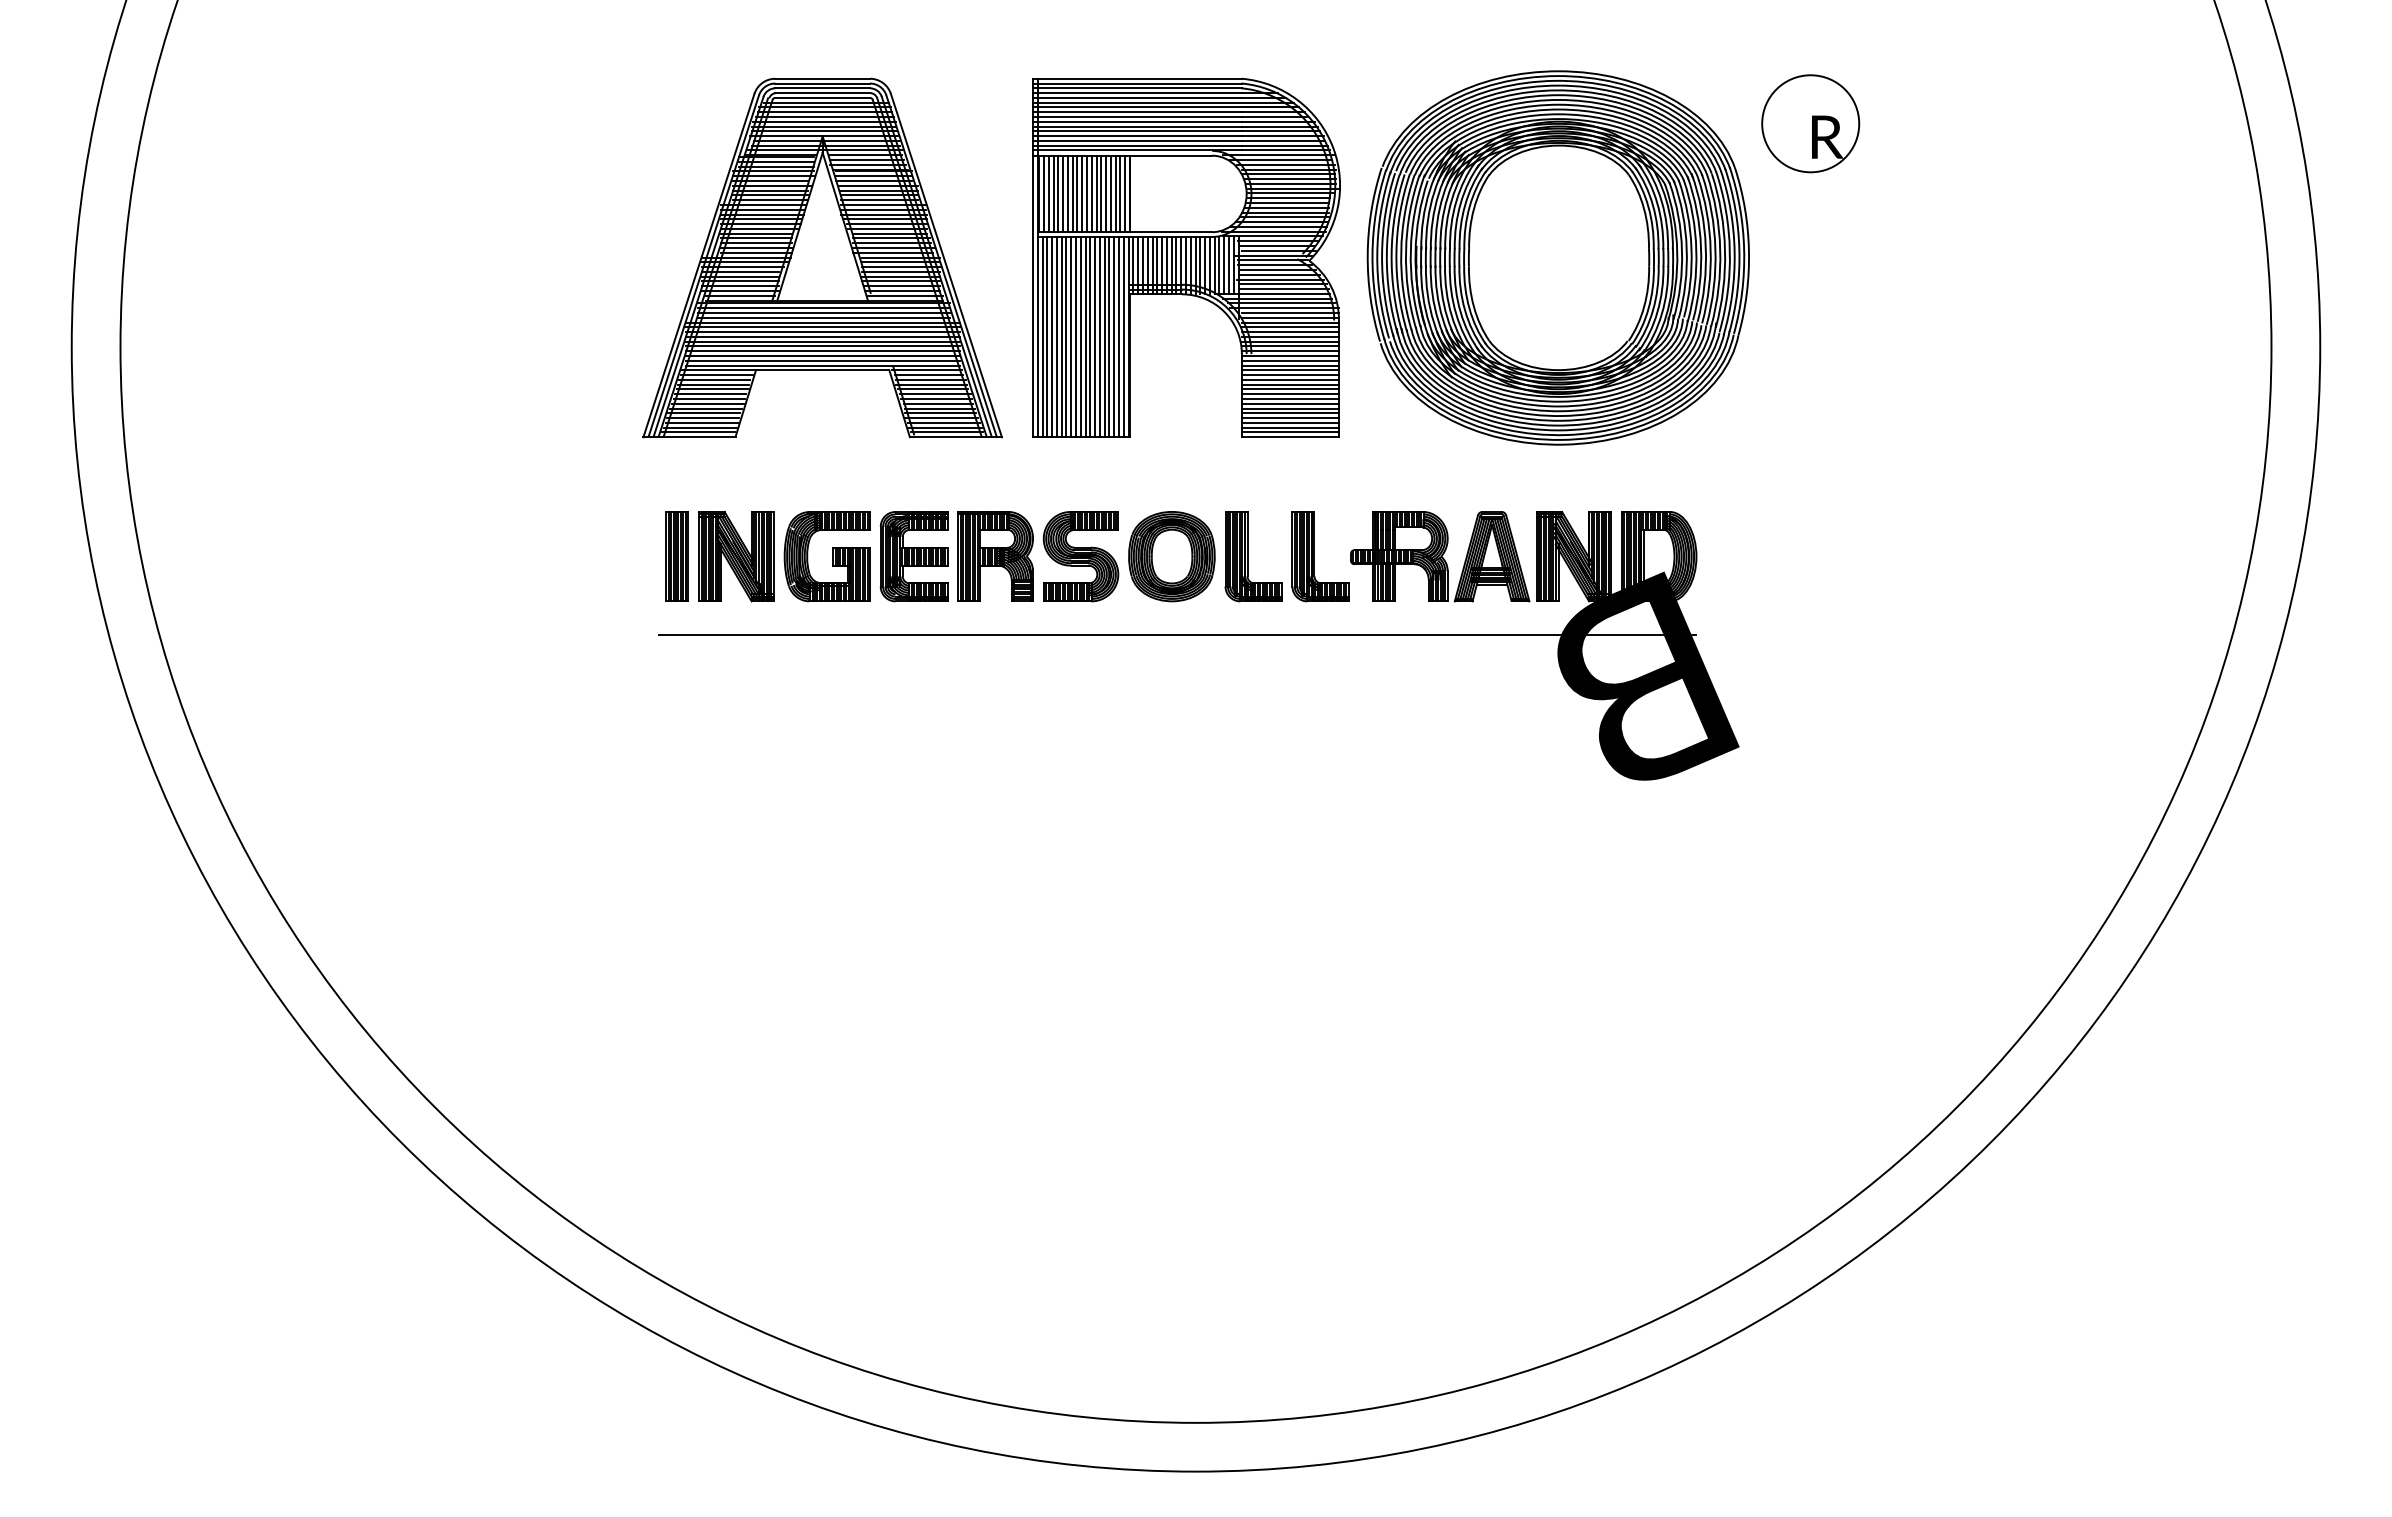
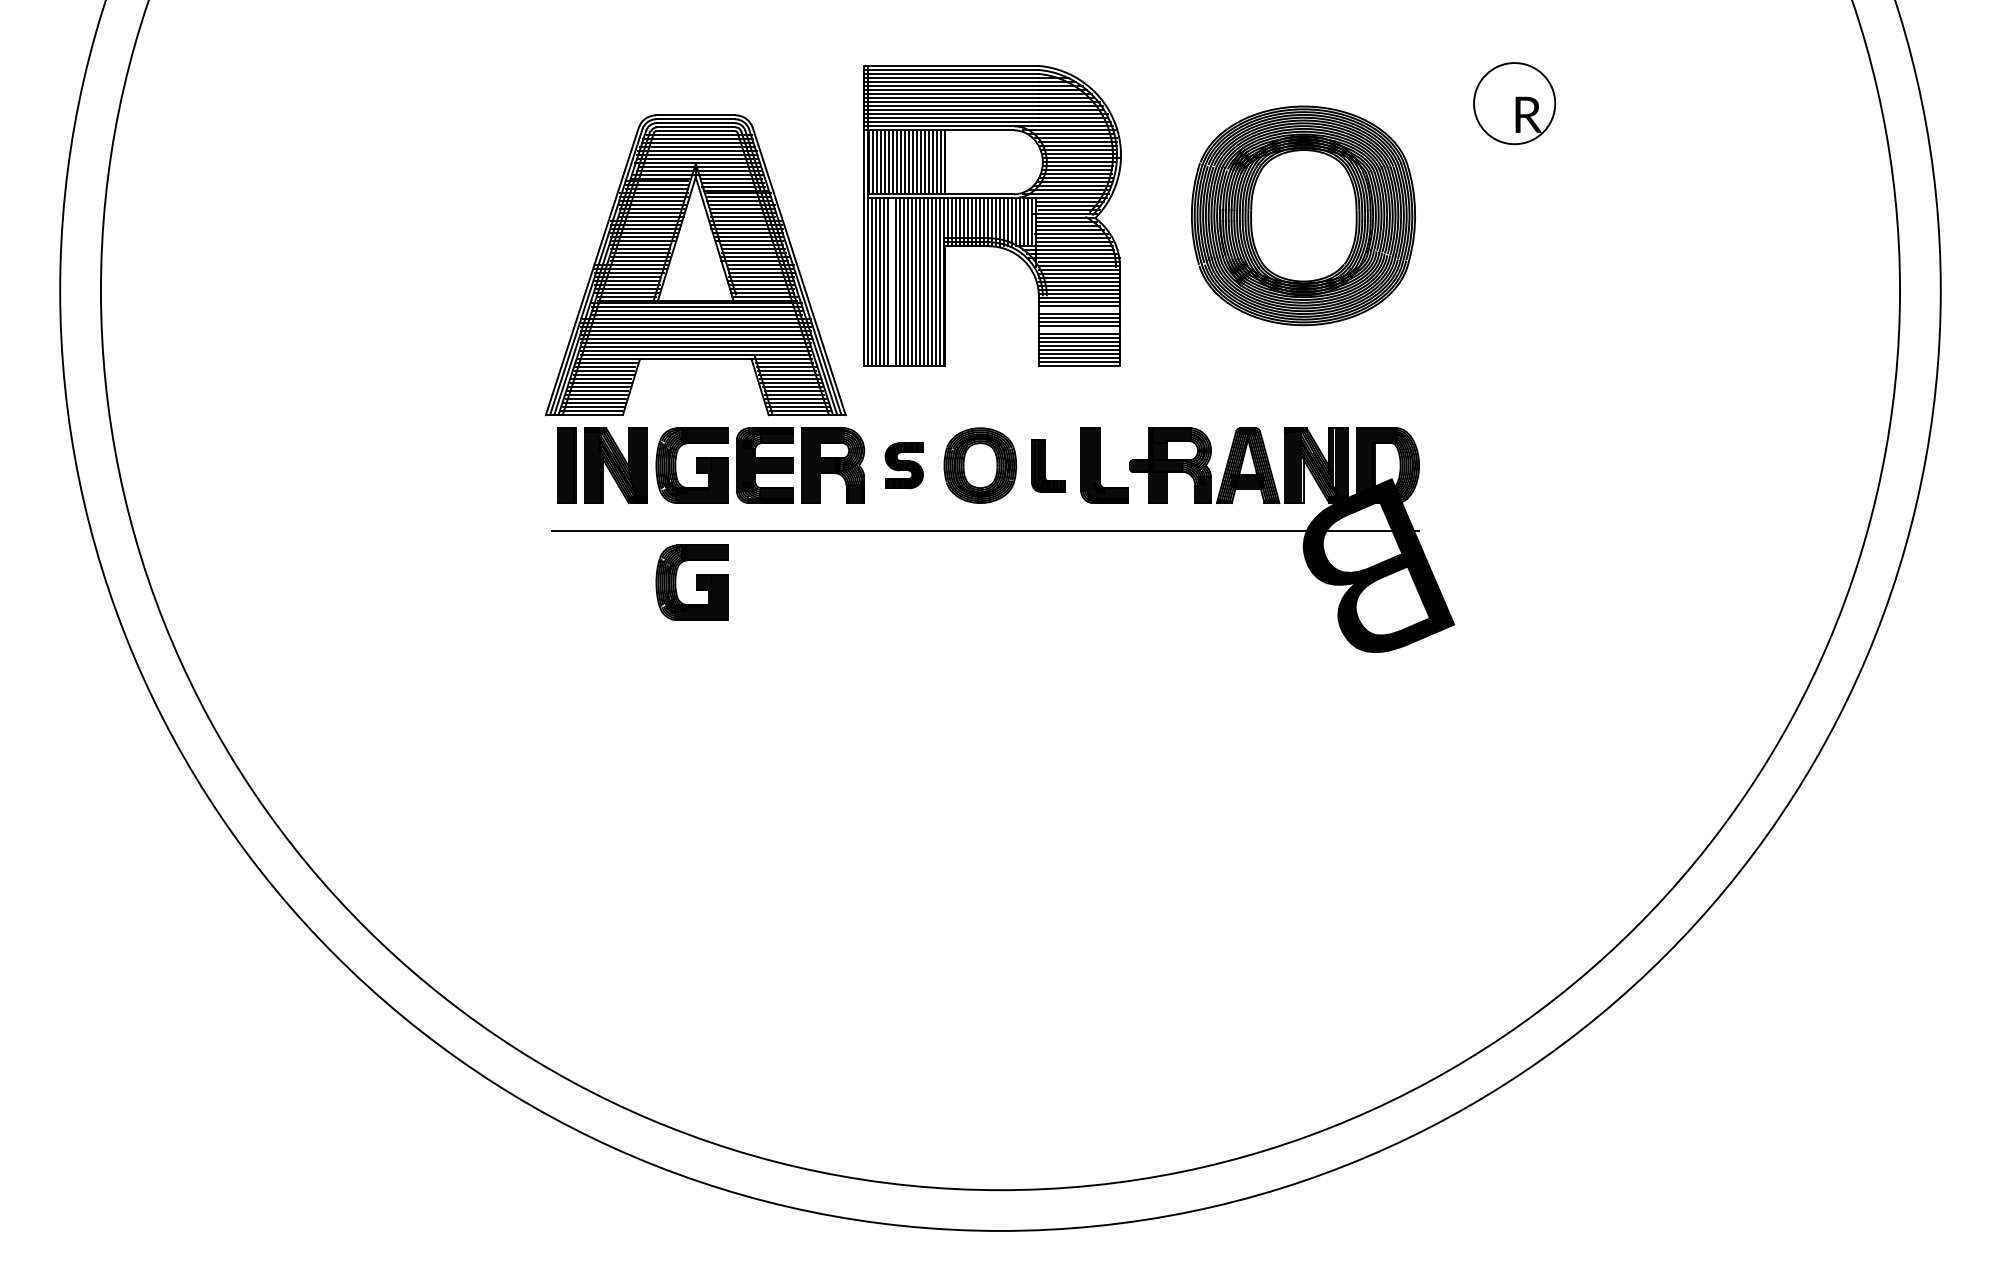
part: (822, 257) -> (695, 264), moved
part: (1557, 257) -> (1302, 215), size x0.7
line: (1066, 337) -> (892, 282), removed
line: (1289, 370) -> (1078, 309), removed
line: (1289, 394) -> (1078, 330), removed
part: (1080, 556) -> (903, 465), size x0.6
part: (1253, 556) -> (1048, 465), size x0.7
part: (826, 696) -> (691, 582), added

